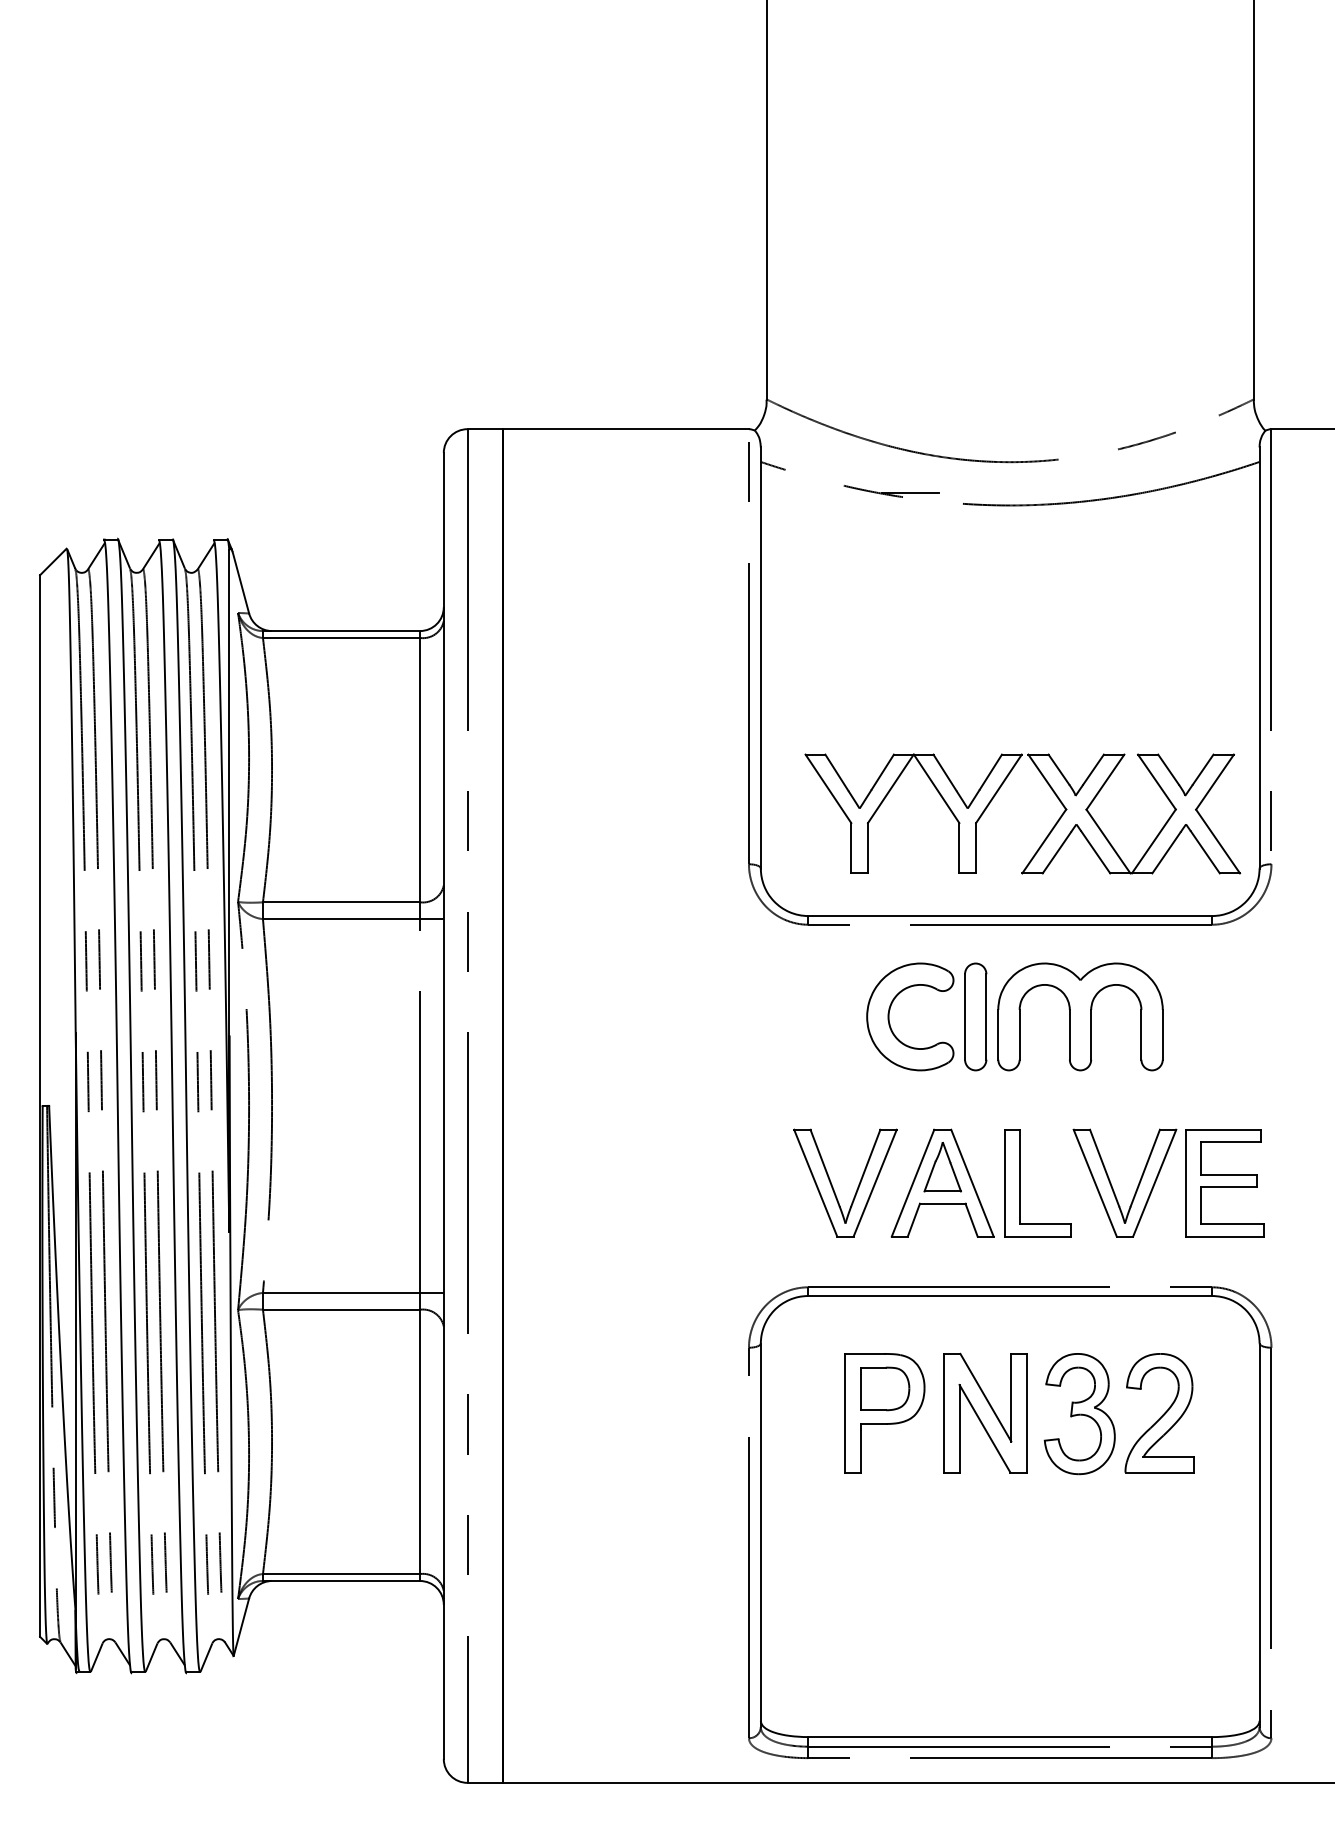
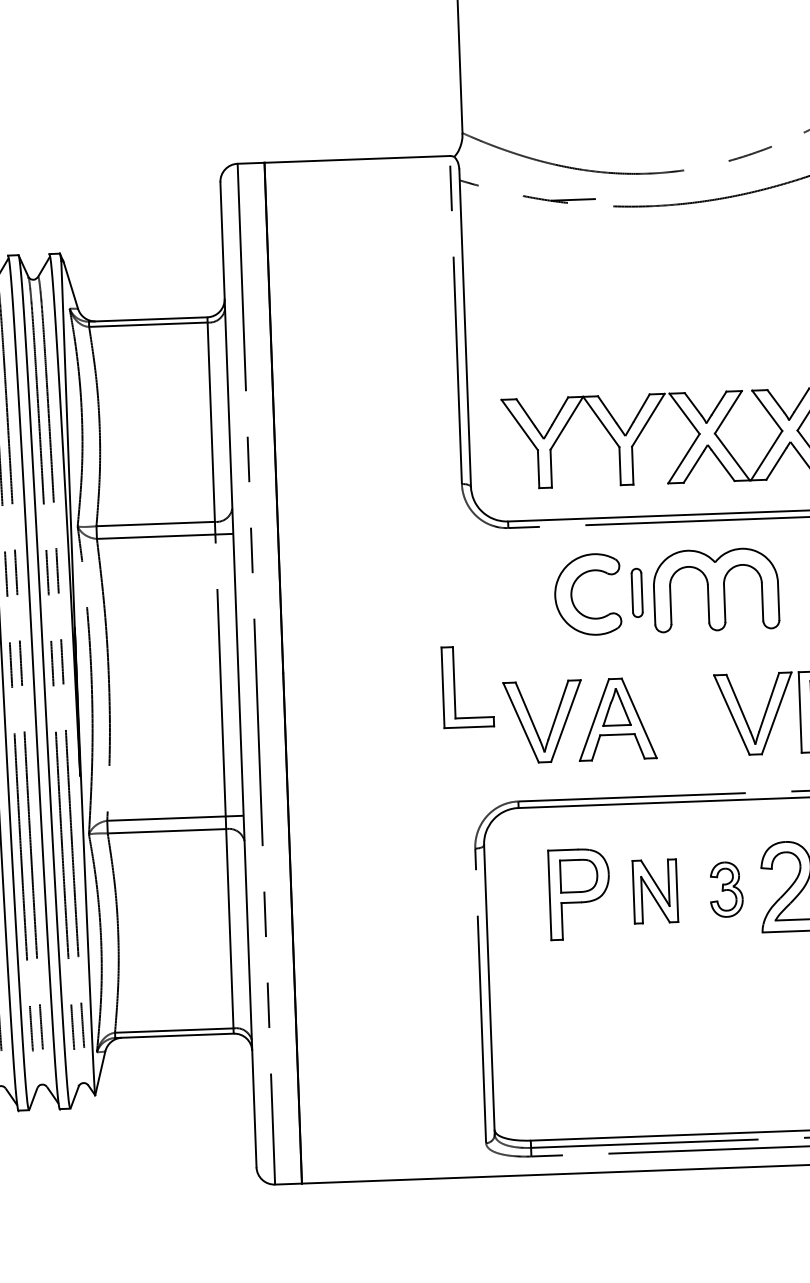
part: (975, 1016) -> (636, 592), size x0.6
part: (1020, 1183) -> (454, 687), moved
part: (985, 1412) -> (655, 890), size x0.7
part: (1079, 1414) -> (726, 889), size x0.6

